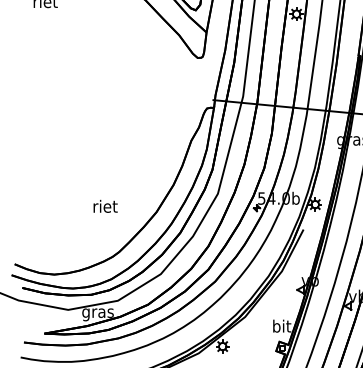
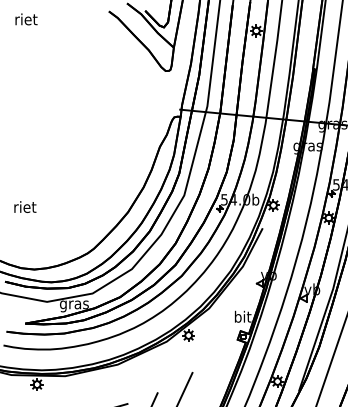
text: (105, 205) -> (25, 206), moved

